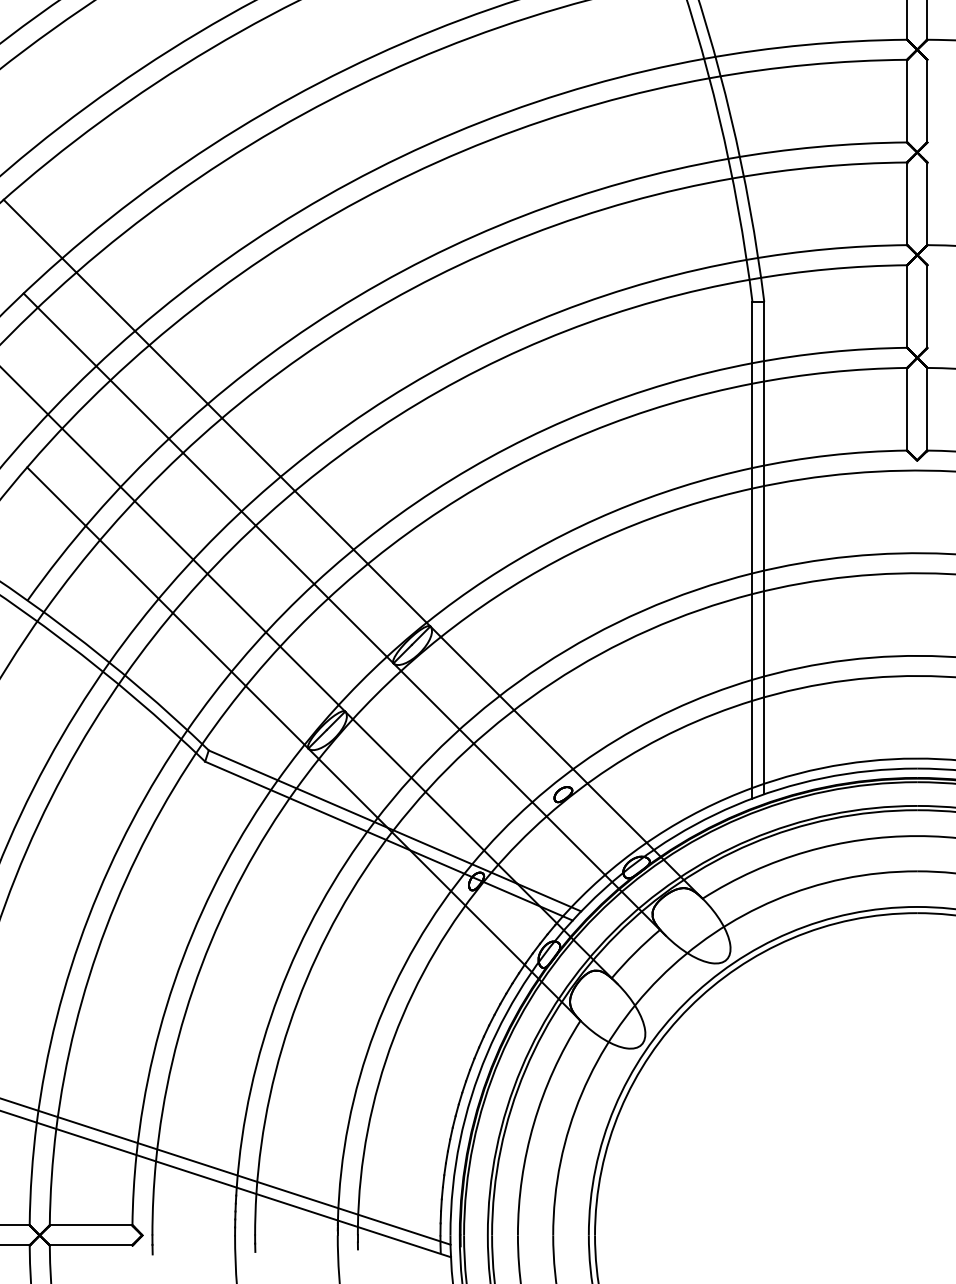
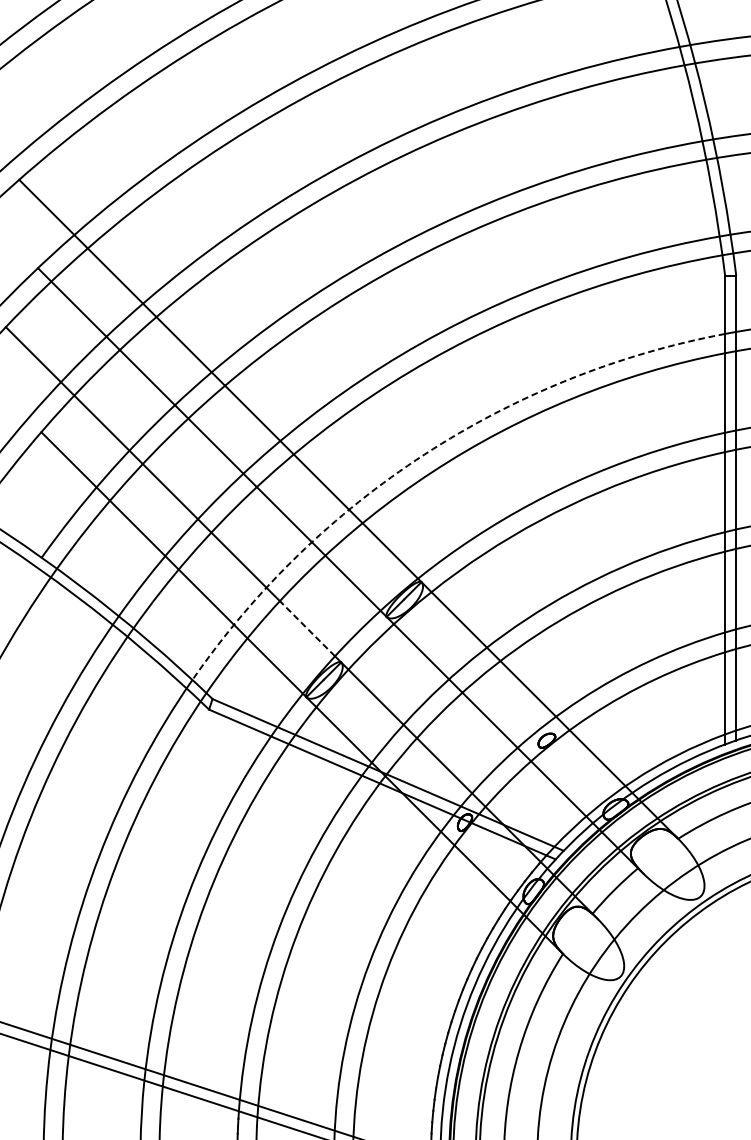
arc: (433, 491) -> (424, 454), solid -> dashed
line: (309, 675) -> (307, 628), solid -> dashed

